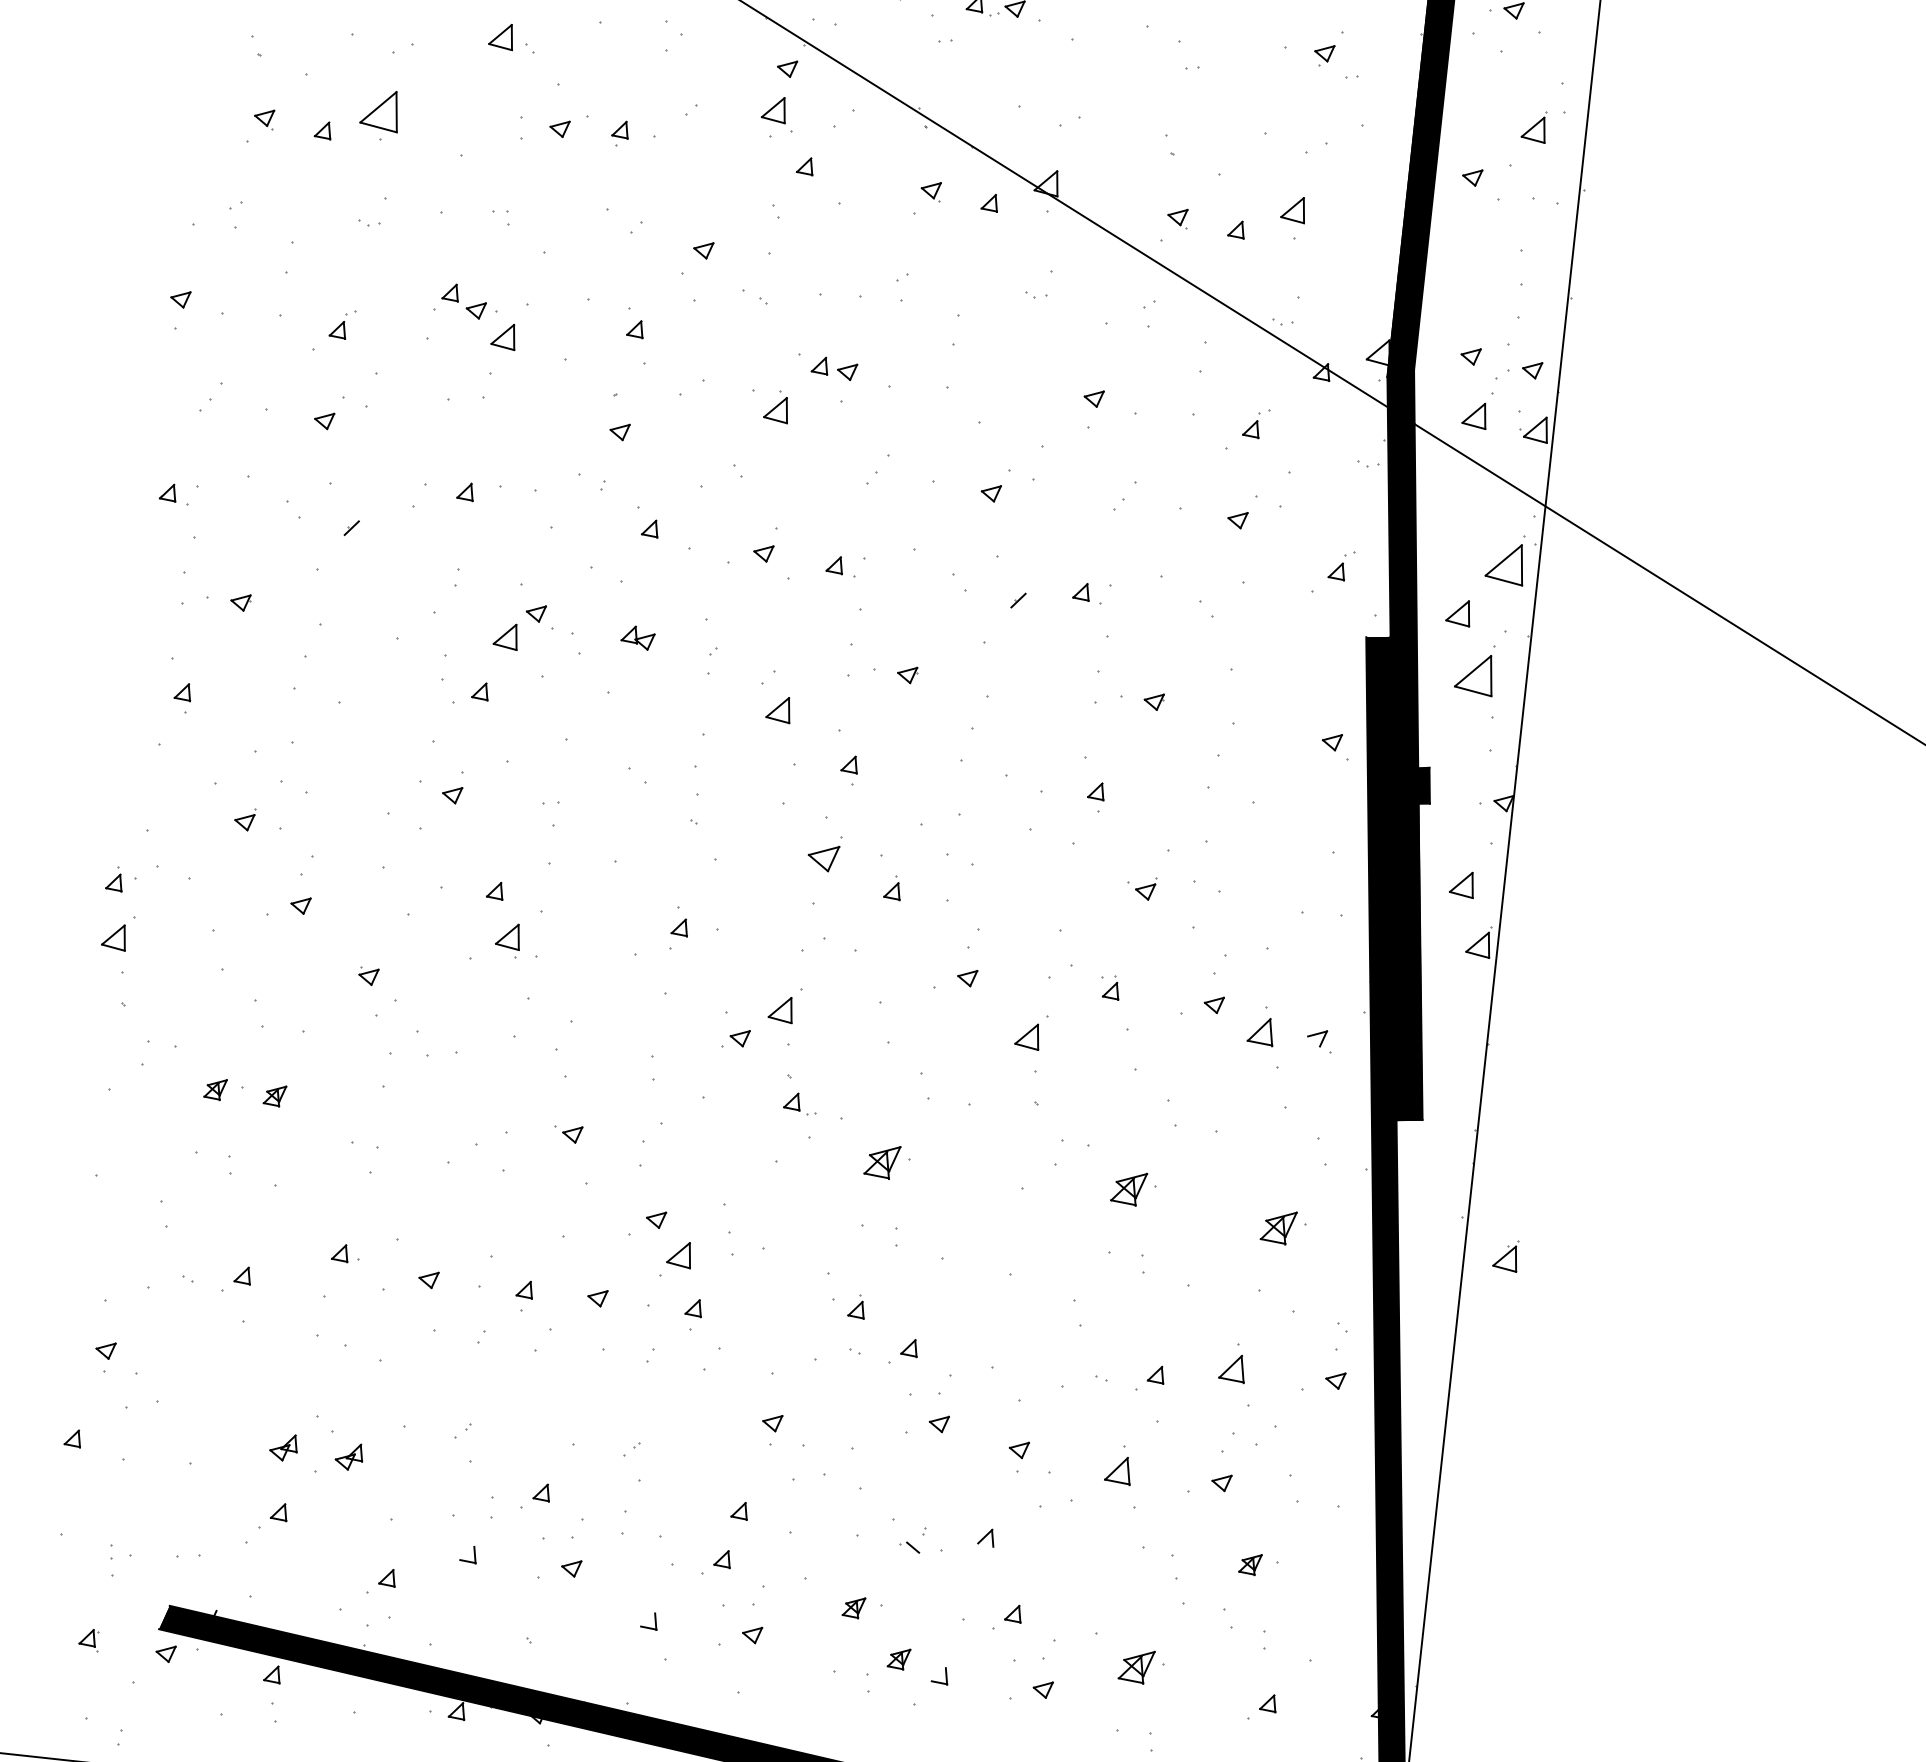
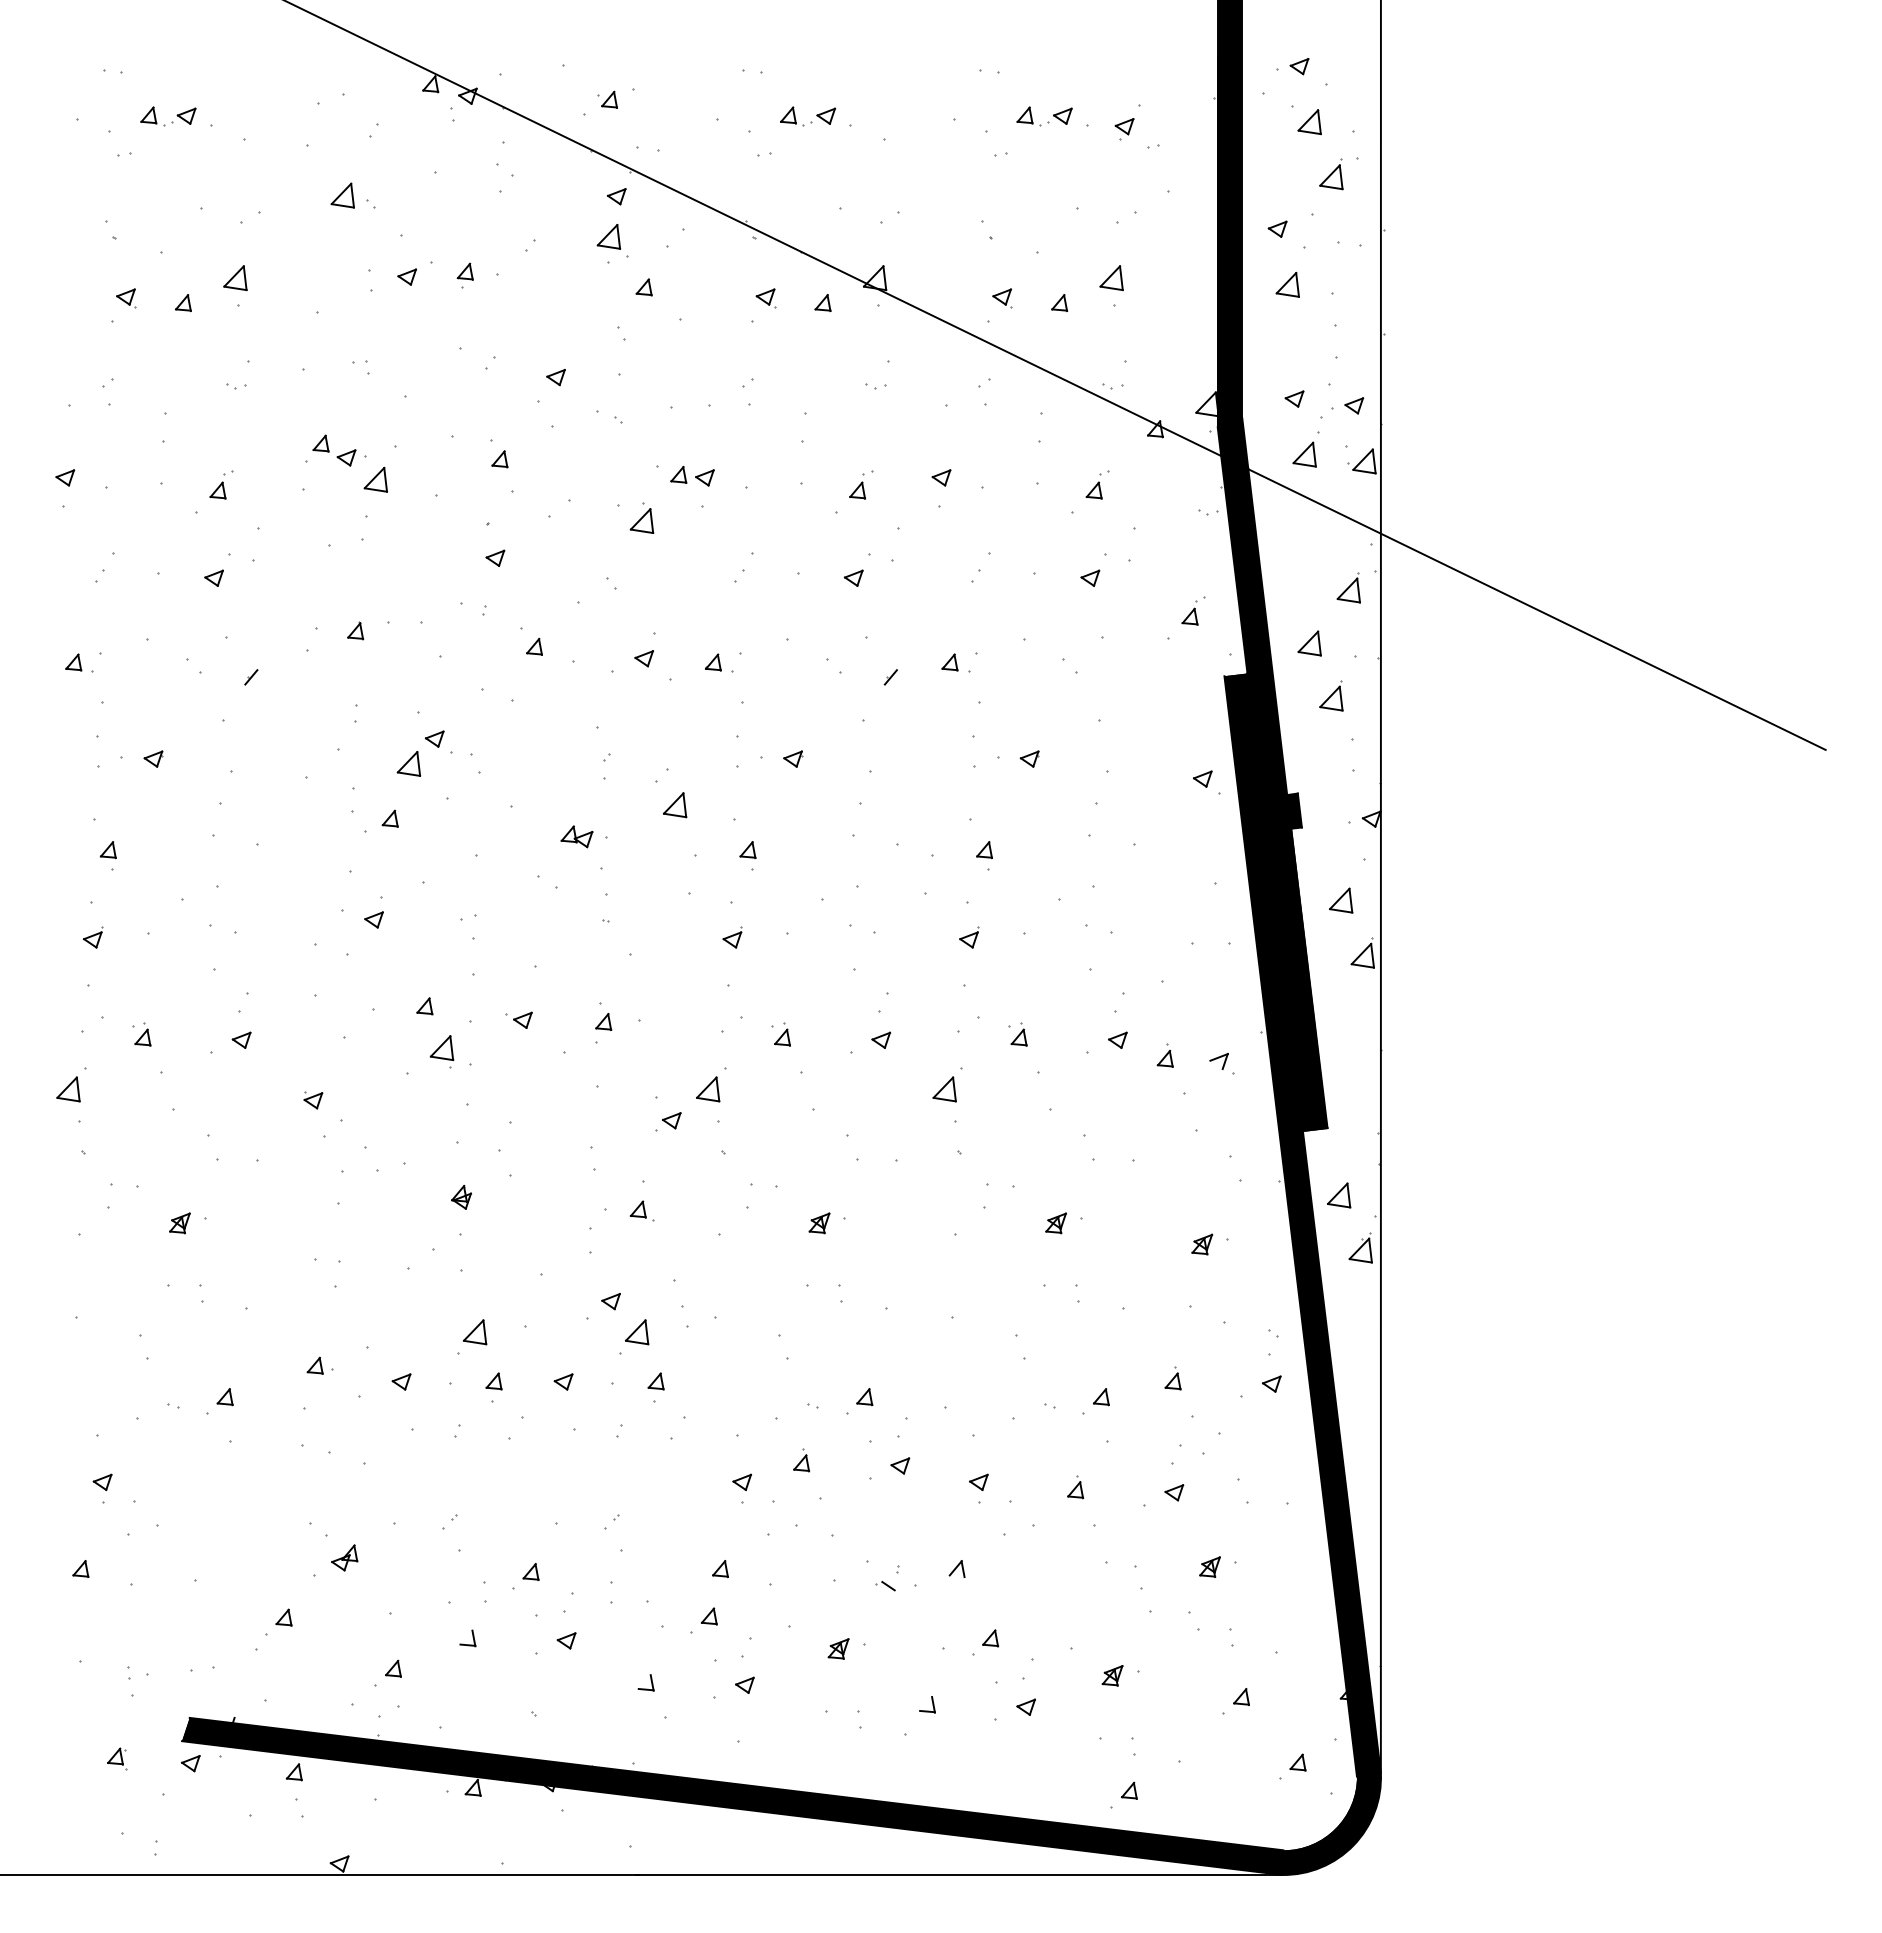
part: (1245, 39) -> (1048, 121), added
part: (1517, 68) -> (1309, 121), added
part: (380, 109) -> (235, 277), size x0.62
part: (1476, 236) -> (1287, 284), added
part: (1009, 396) -> (861, 484), added
part: (1505, 558) -> (1348, 587), size x0.62
part: (637, 637) -> (576, 836), moved
part: (1475, 669) -> (1331, 695), size x0.62
part: (245, 819) -> (93, 937), moved
part: (823, 853) -> (732, 937), size x0.62
part: (114, 879) -> (142, 1034), moved
part: (892, 887) -> (782, 1034), moved
part: (1145, 888) -> (969, 937), moved
part: (1260, 1025) -> (1164, 1055), size x0.62
part: (512, 1093) -> (461, 1196), added
part: (274, 1095) -> (236, 1223), removed
part: (795, 1102) -> (641, 1210), moved
part: (567, 1132) -> (518, 1019), moved
part: (882, 1161) -> (819, 1223), size x0.62
part: (1128, 1188) -> (1055, 1223), size x0.62
part: (1427, 1191) -> (1339, 1195), added
part: (1279, 1227) -> (1202, 1244), size x0.62
part: (511, 1236) -> (475, 1332), added
part: (1505, 1254) -> (1360, 1247), moved
part: (856, 1306) -> (801, 1460), moved
part: (1232, 1363) -> (1172, 1378), size x0.62
part: (283, 1446) -> (281, 1555), removed
part: (1119, 1465) -> (1075, 1487), size x0.62
part: (898, 1658) -> (886, 1692), removed
part: (1136, 1666) -> (1112, 1675), size x0.62

